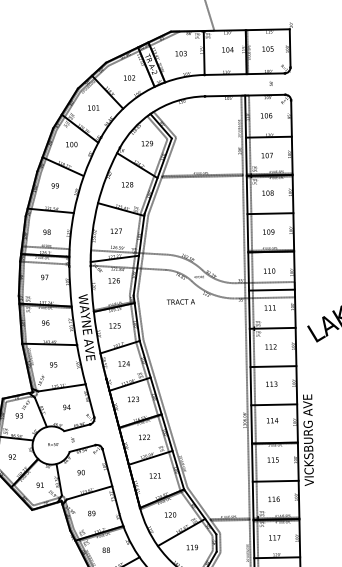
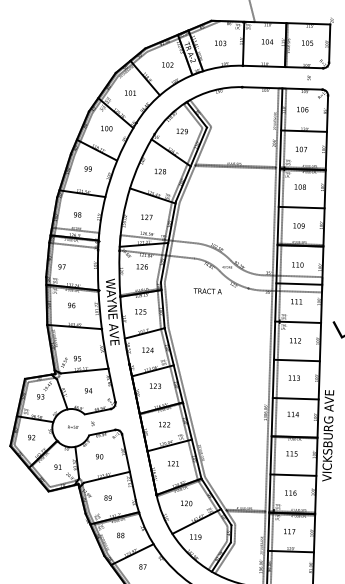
text: (44, 277) -> (61, 266), moved
text: (53, 364) -> (77, 358), moved
text: (192, 546) -> (195, 536), moved

